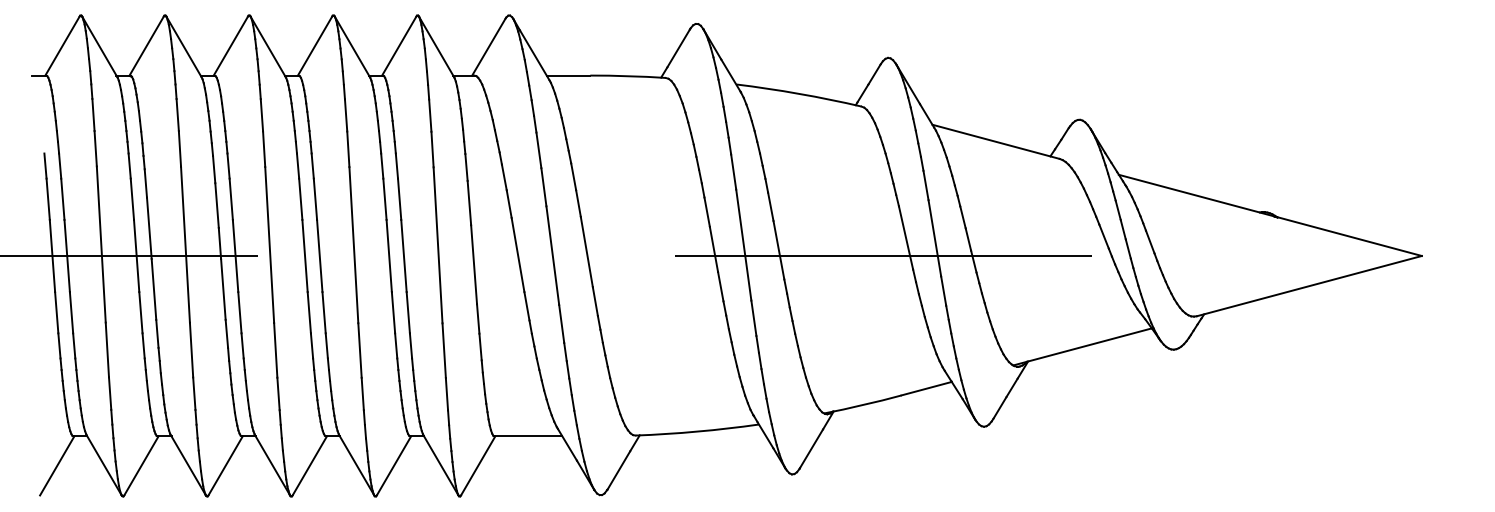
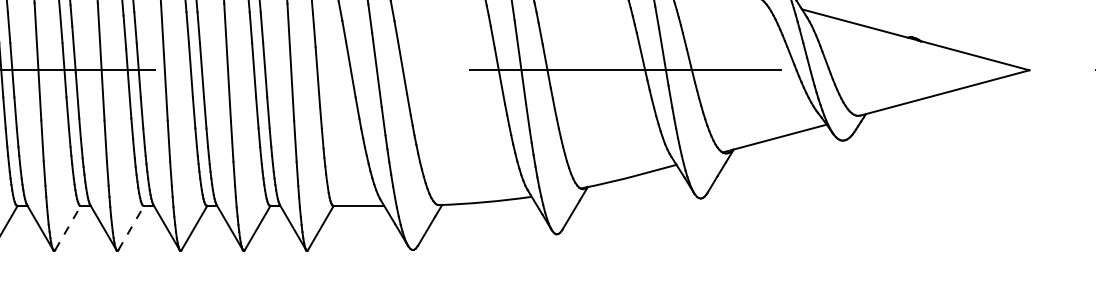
line: (141, 465) -> (68, 227), solid -> dashed
line: (225, 465) -> (131, 227), solid -> dashed

